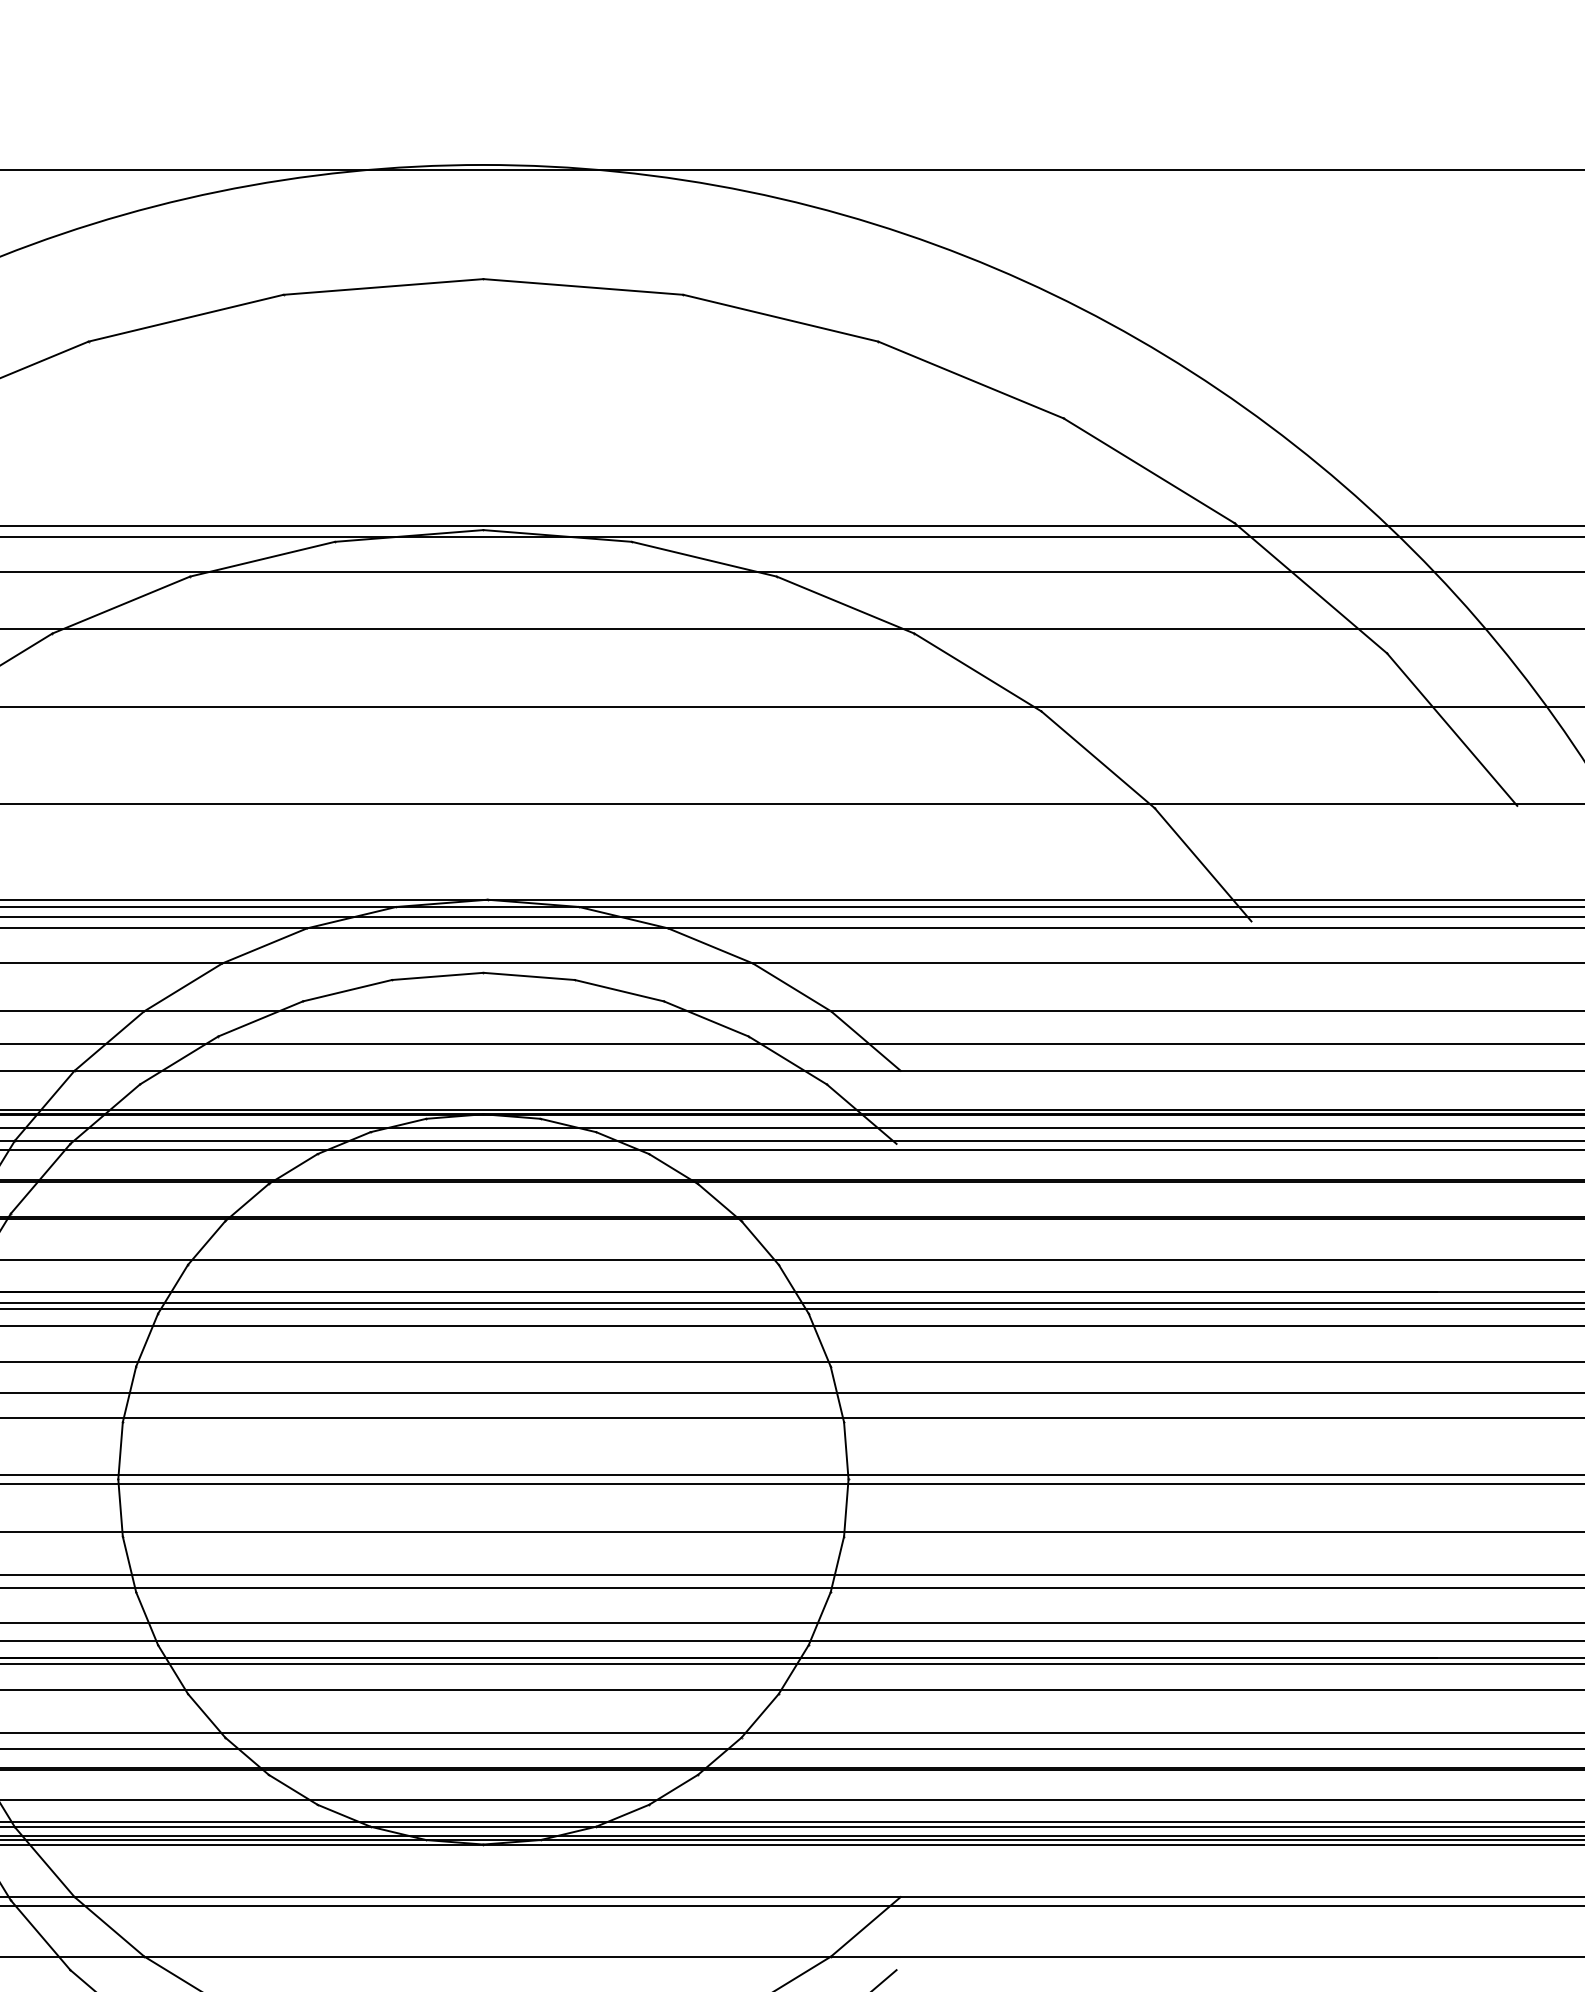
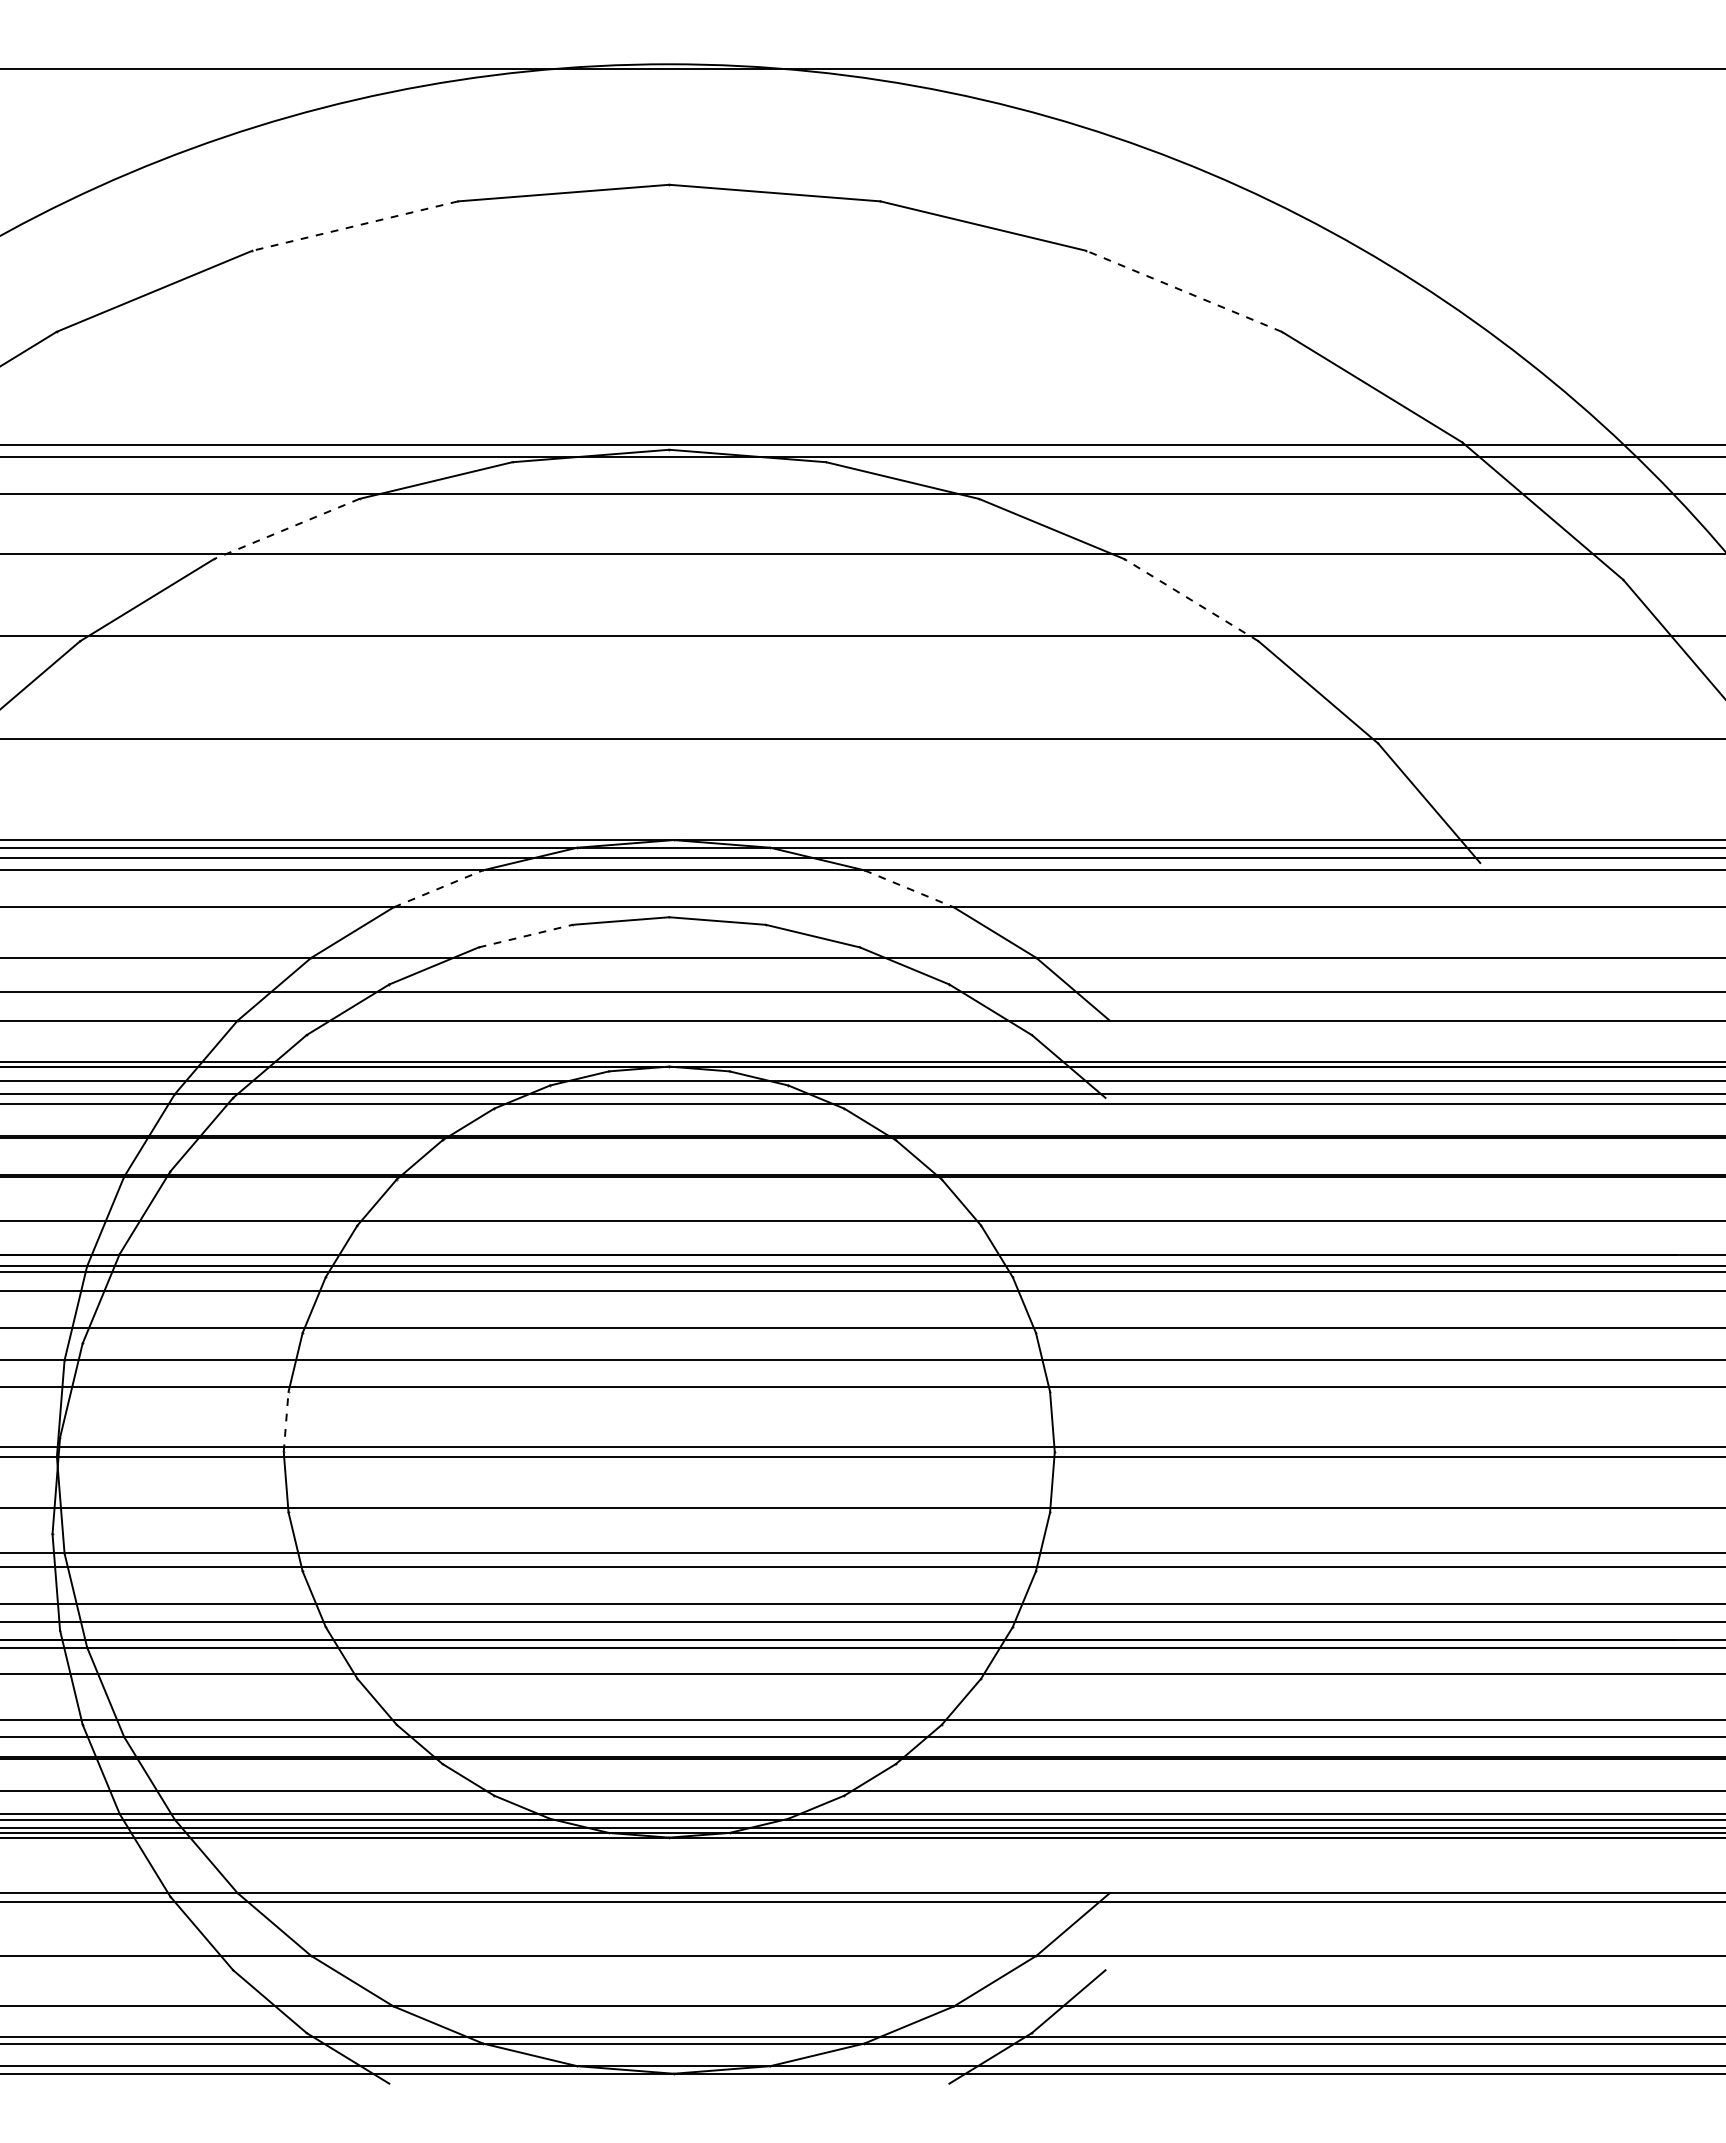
line: (186, 318) -> (355, 226), solid -> dashed
line: (971, 380) -> (1184, 291), solid -> dashed
line: (120, 604) -> (286, 528), solid -> dashed
line: (978, 672) -> (1191, 600), solid -> dashed
line: (264, 945) -> (438, 888), solid -> dashed
line: (710, 946) -> (909, 889), solid -> dashed
line: (348, 991) -> (526, 936), solid -> dashed
line: (120, 1450) -> (286, 1421), solid -> dashed

